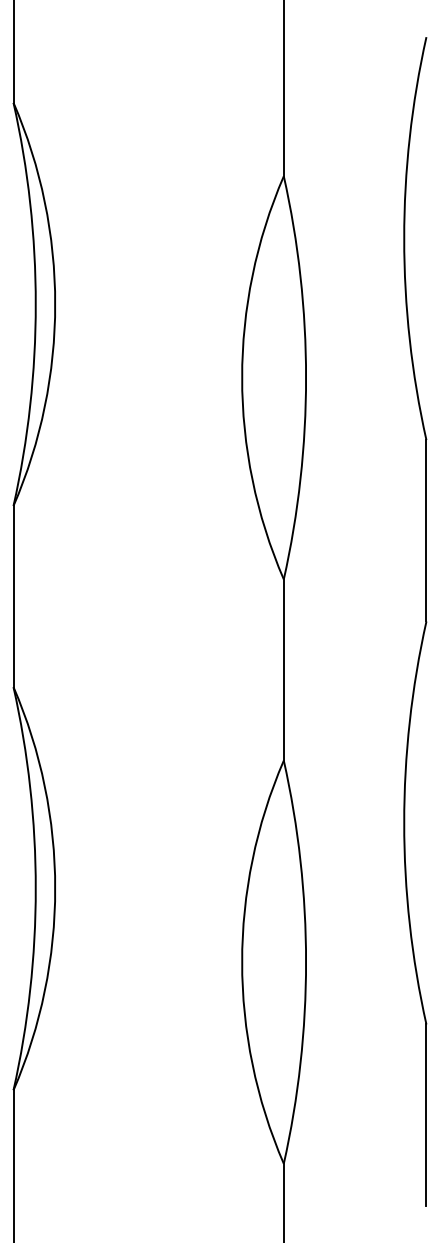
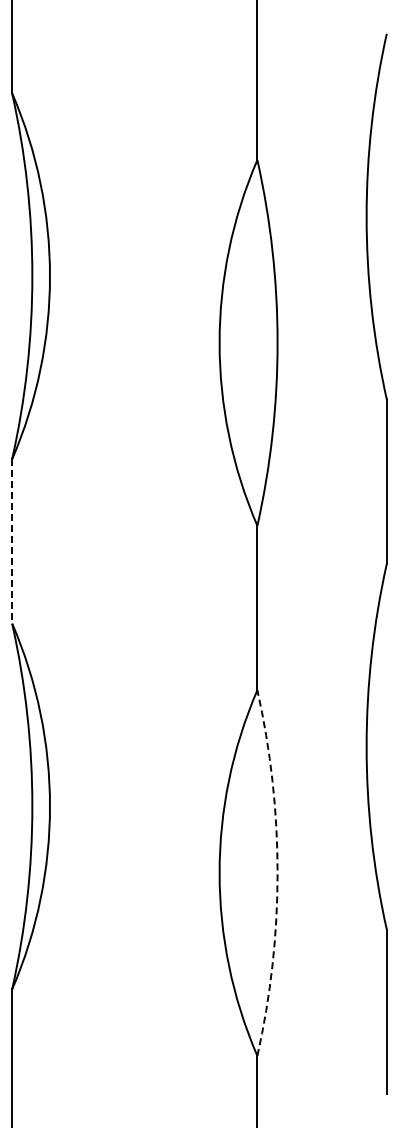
line: (13, 596) -> (12, 541), solid -> dashed
arc: (305, 962) -> (277, 873), solid -> dashed

